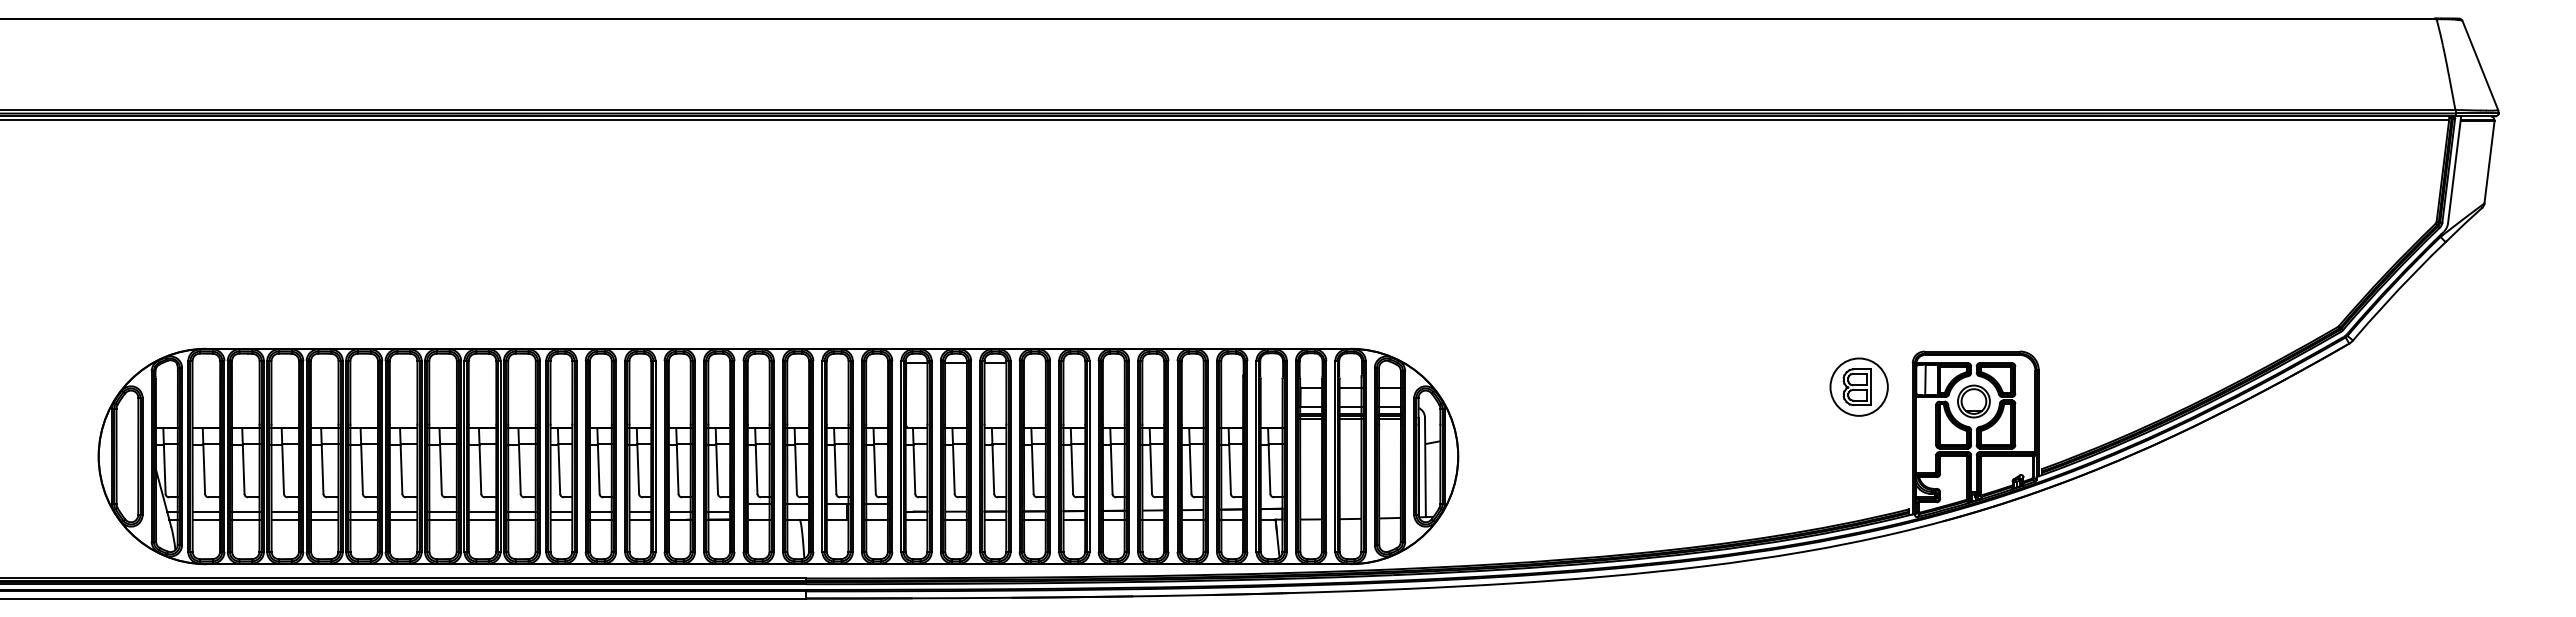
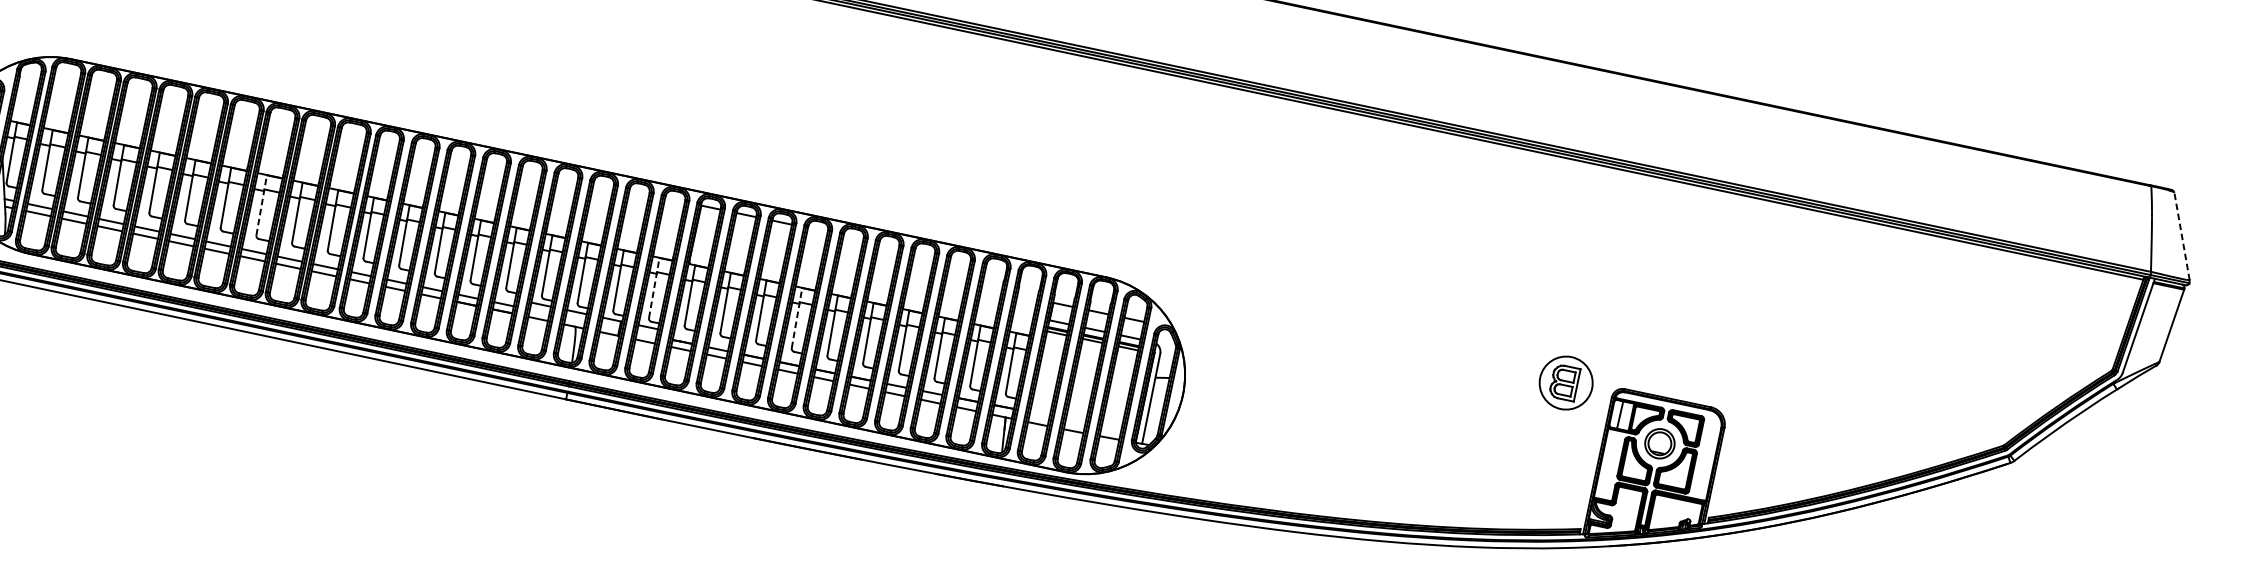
line: (2480, 65) -> (2182, 236), solid -> dashed
part: (1858, 386) -> (1565, 382), moved
line: (440, 460) -> (261, 204), solid -> dashed
line: (874, 460) -> (654, 287), solid -> dashed
line: (1032, 460) -> (797, 317), solid -> dashed

